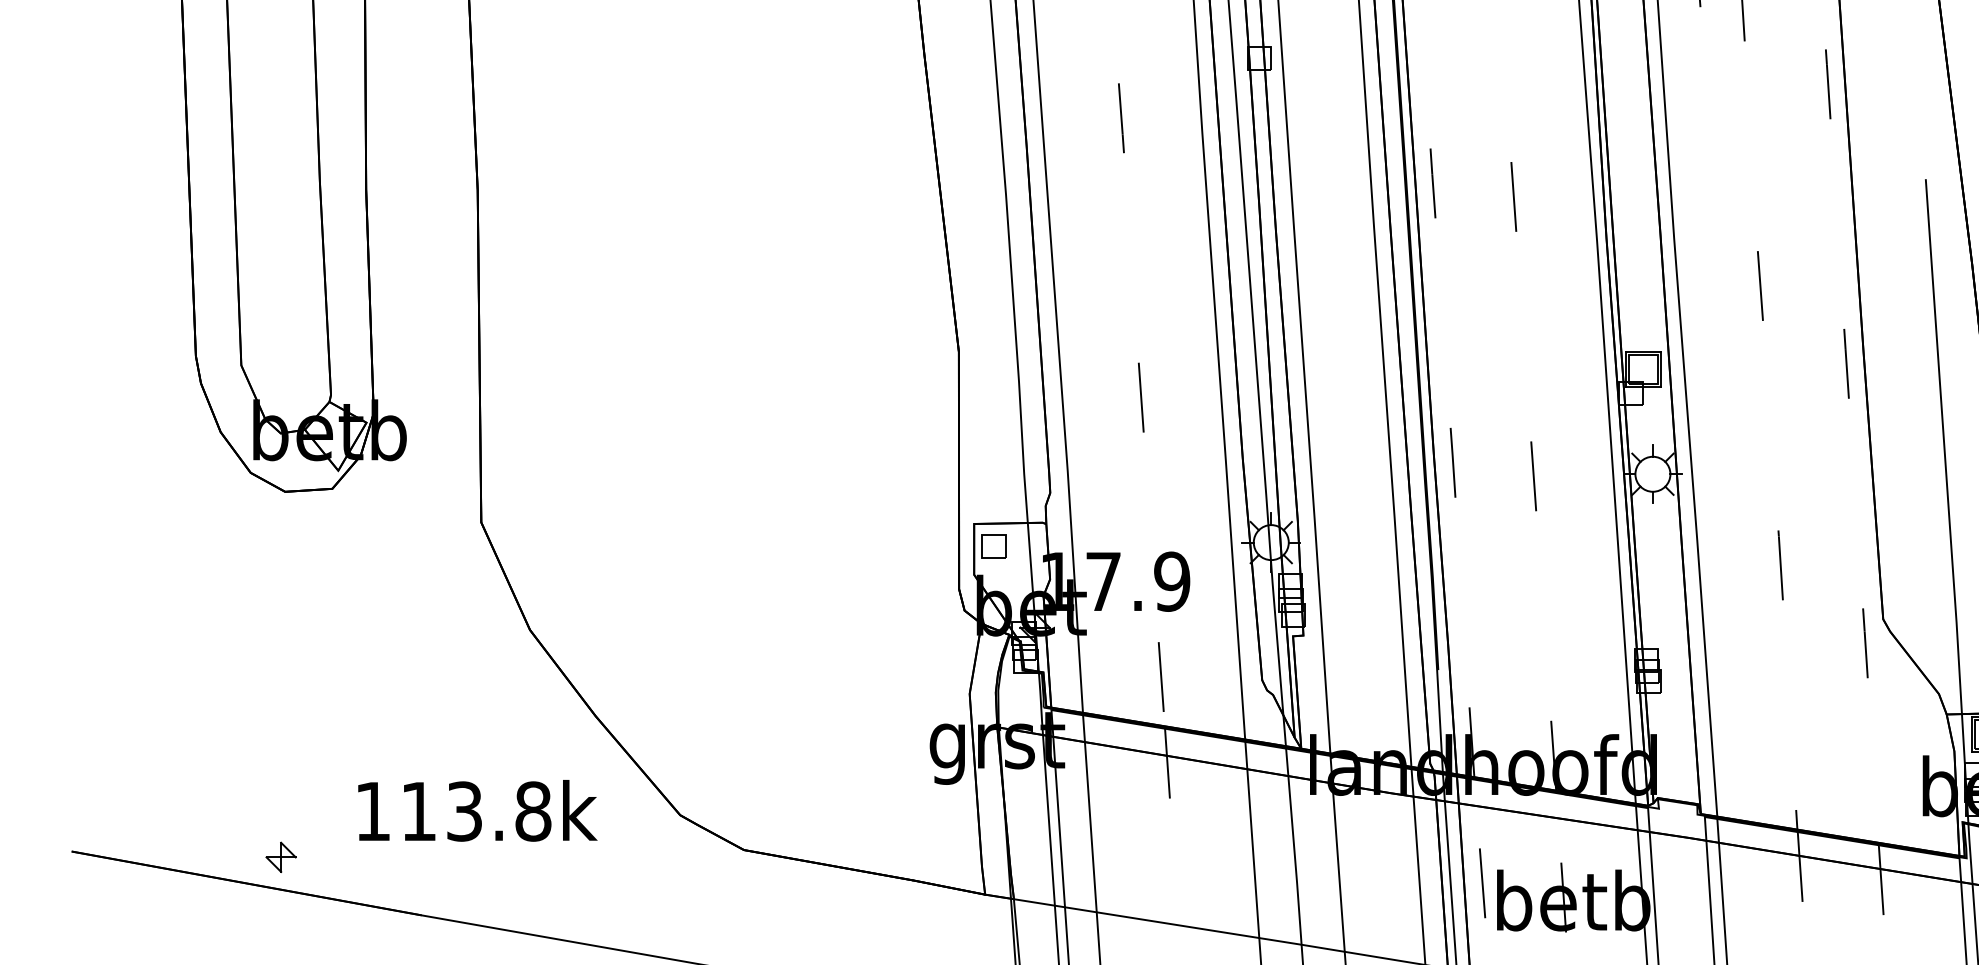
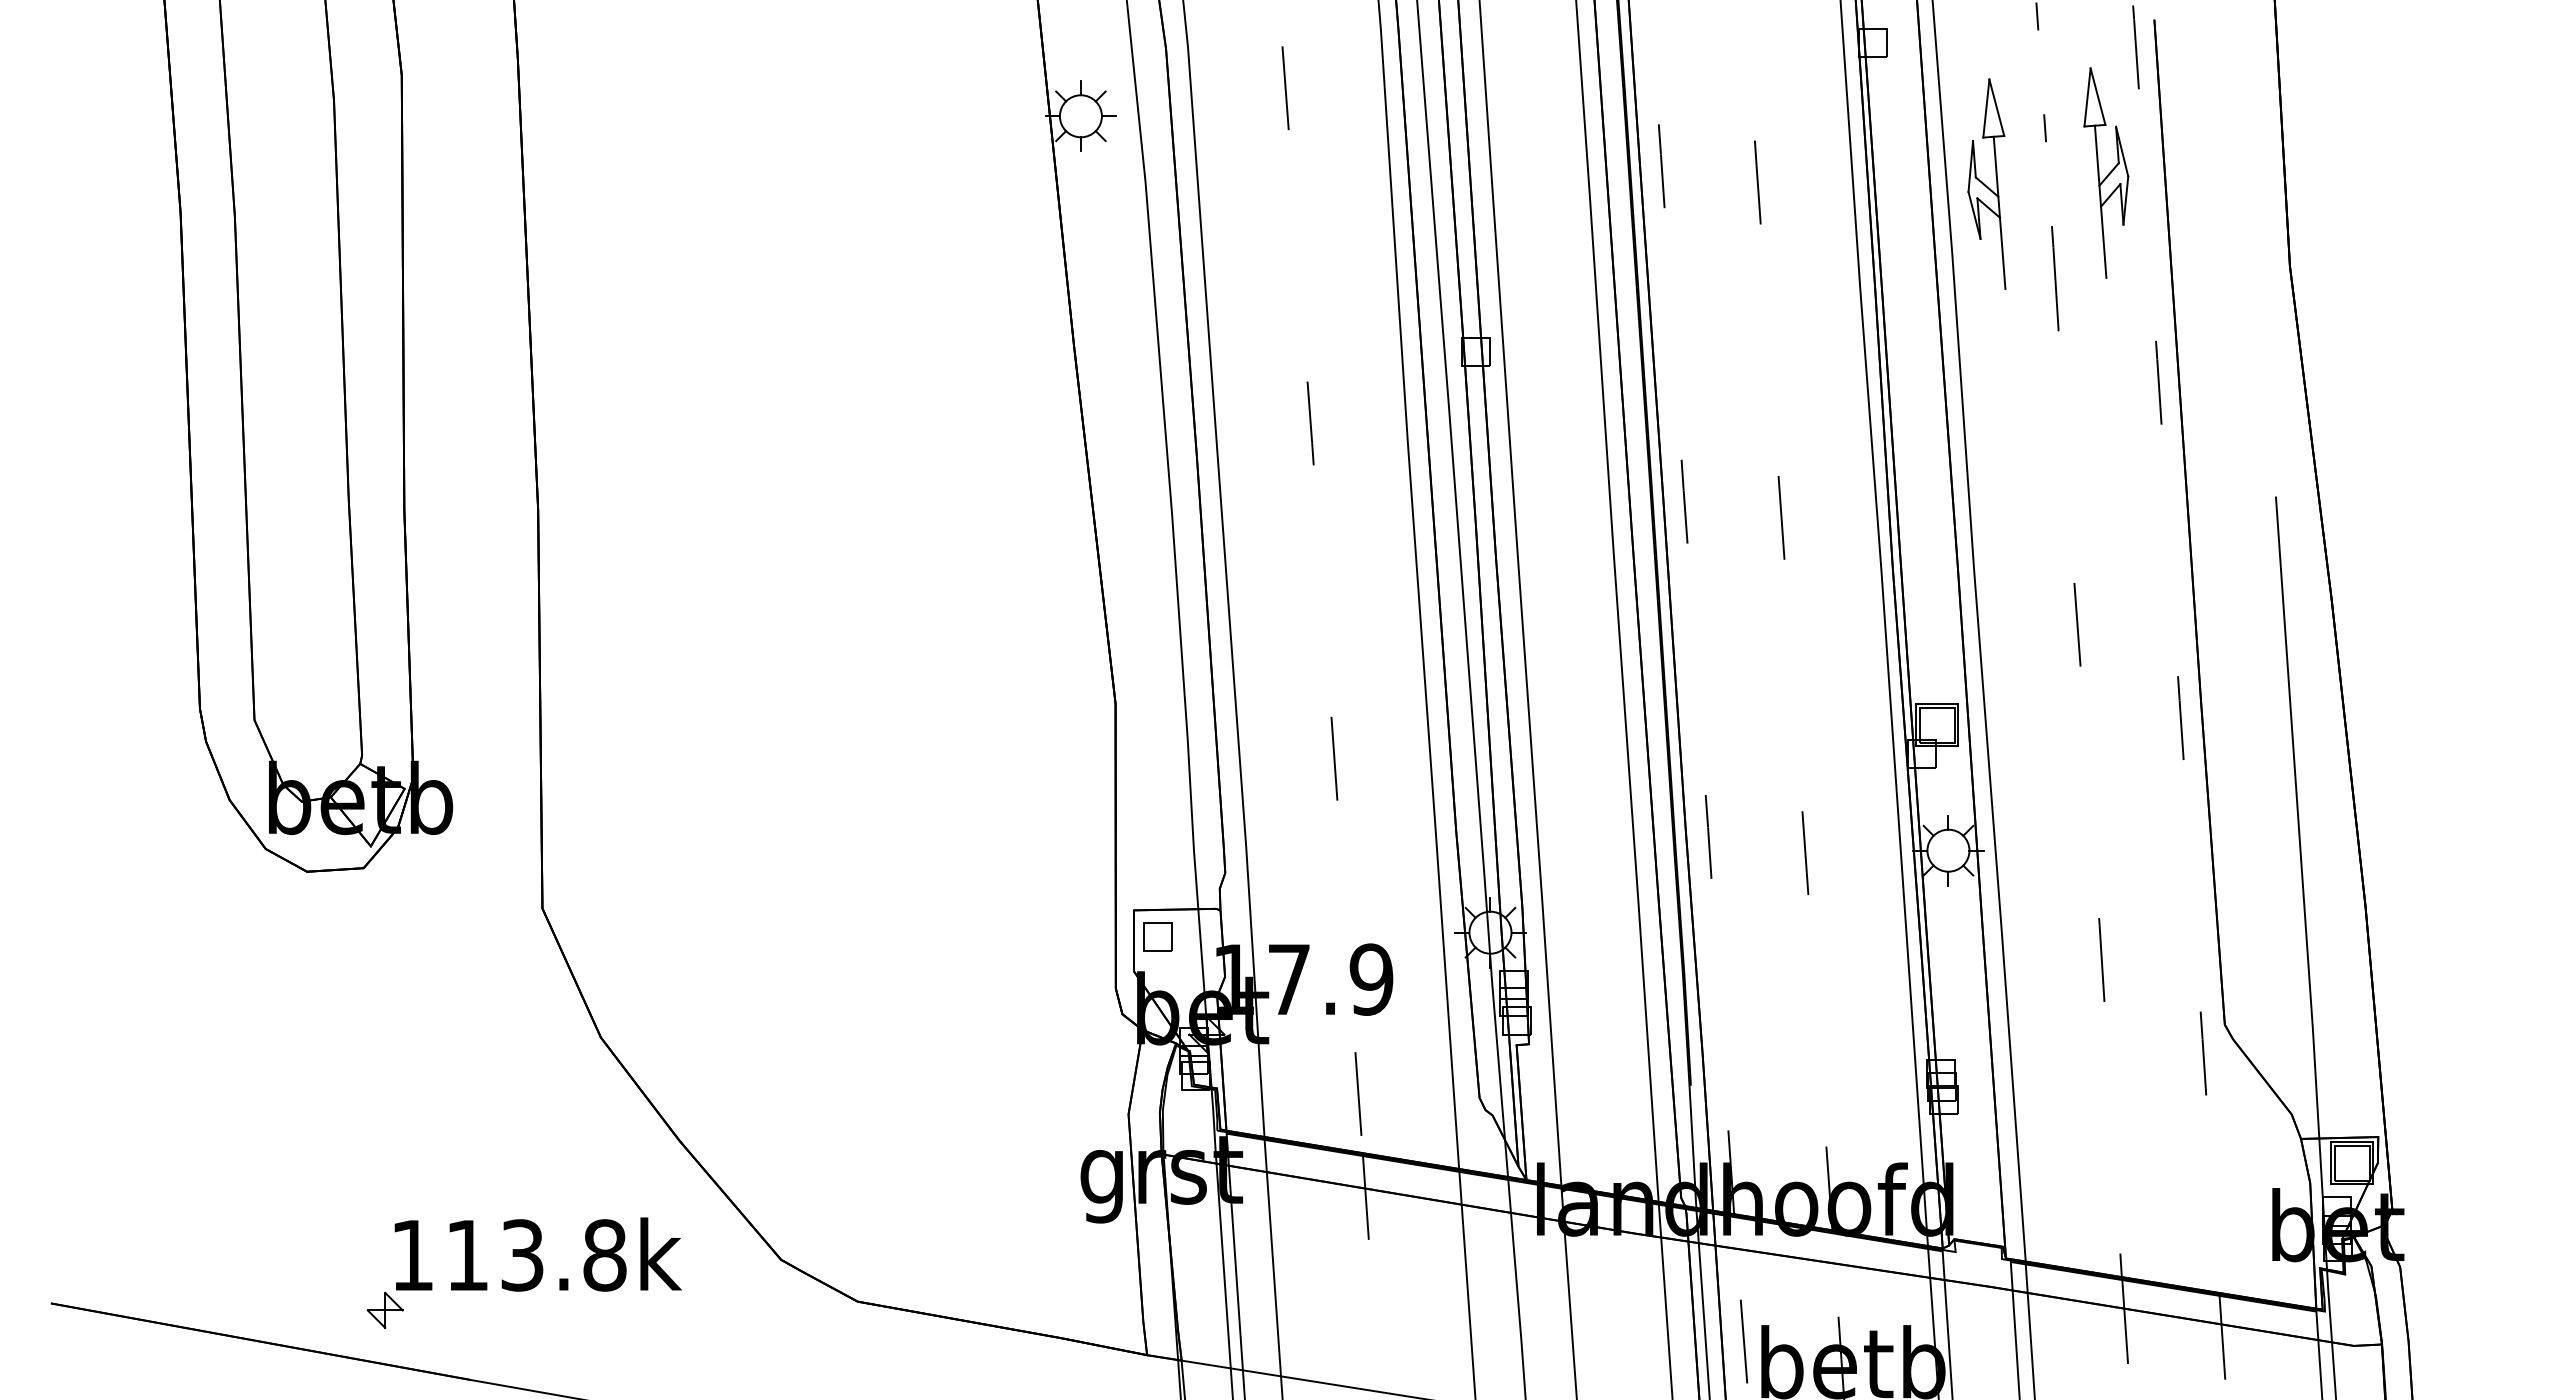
part: (280, 856) -> (384, 1309), moved

